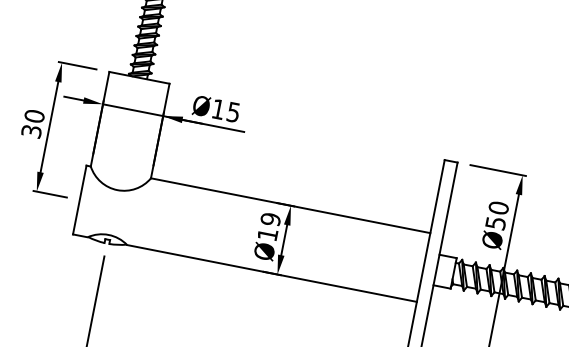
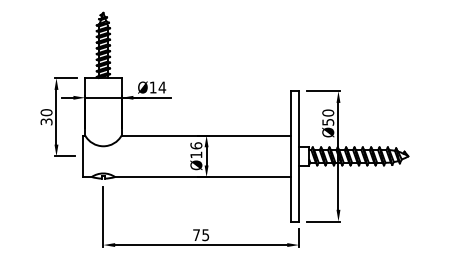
text: (233, 112) -> (162, 87), Ø15 -> Ø14
text: (271, 218) -> (196, 145), Ø19 -> Ø16

